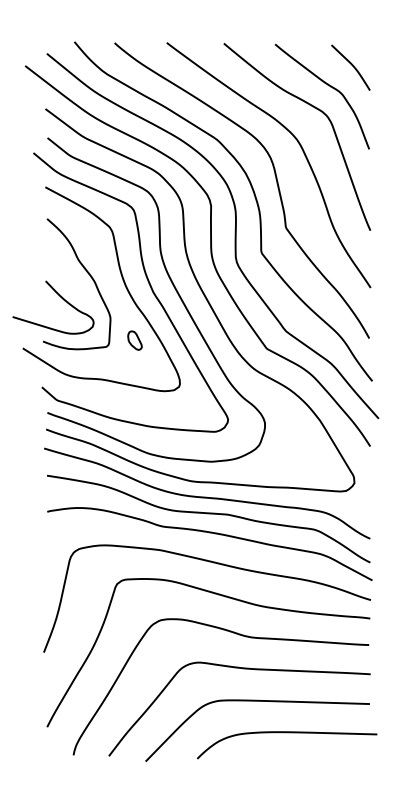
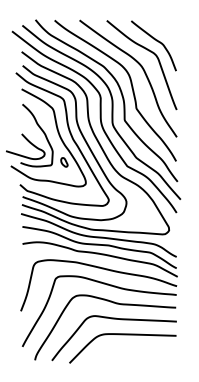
curve: (351, 66) -> (167, 31), removed
curve: (286, 734) -> (136, 350), removed

